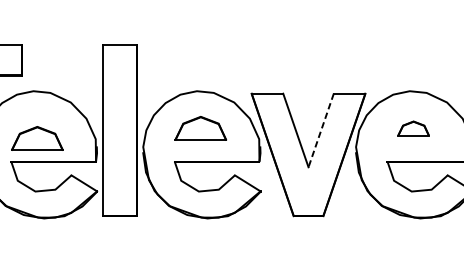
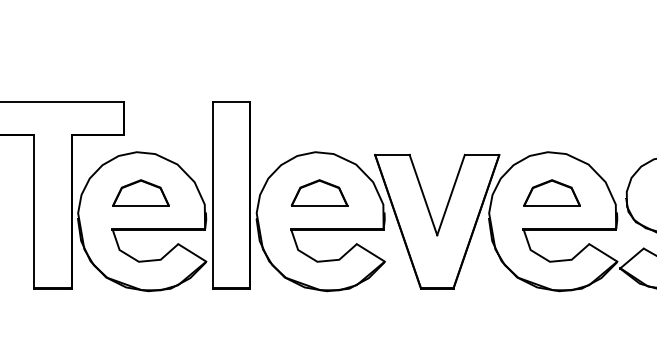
part: (413, 128) -> (551, 192), size x1.67
line: (320, 130) -> (450, 195), dashed -> solid
part: (36, 138) -> (140, 192), moved

